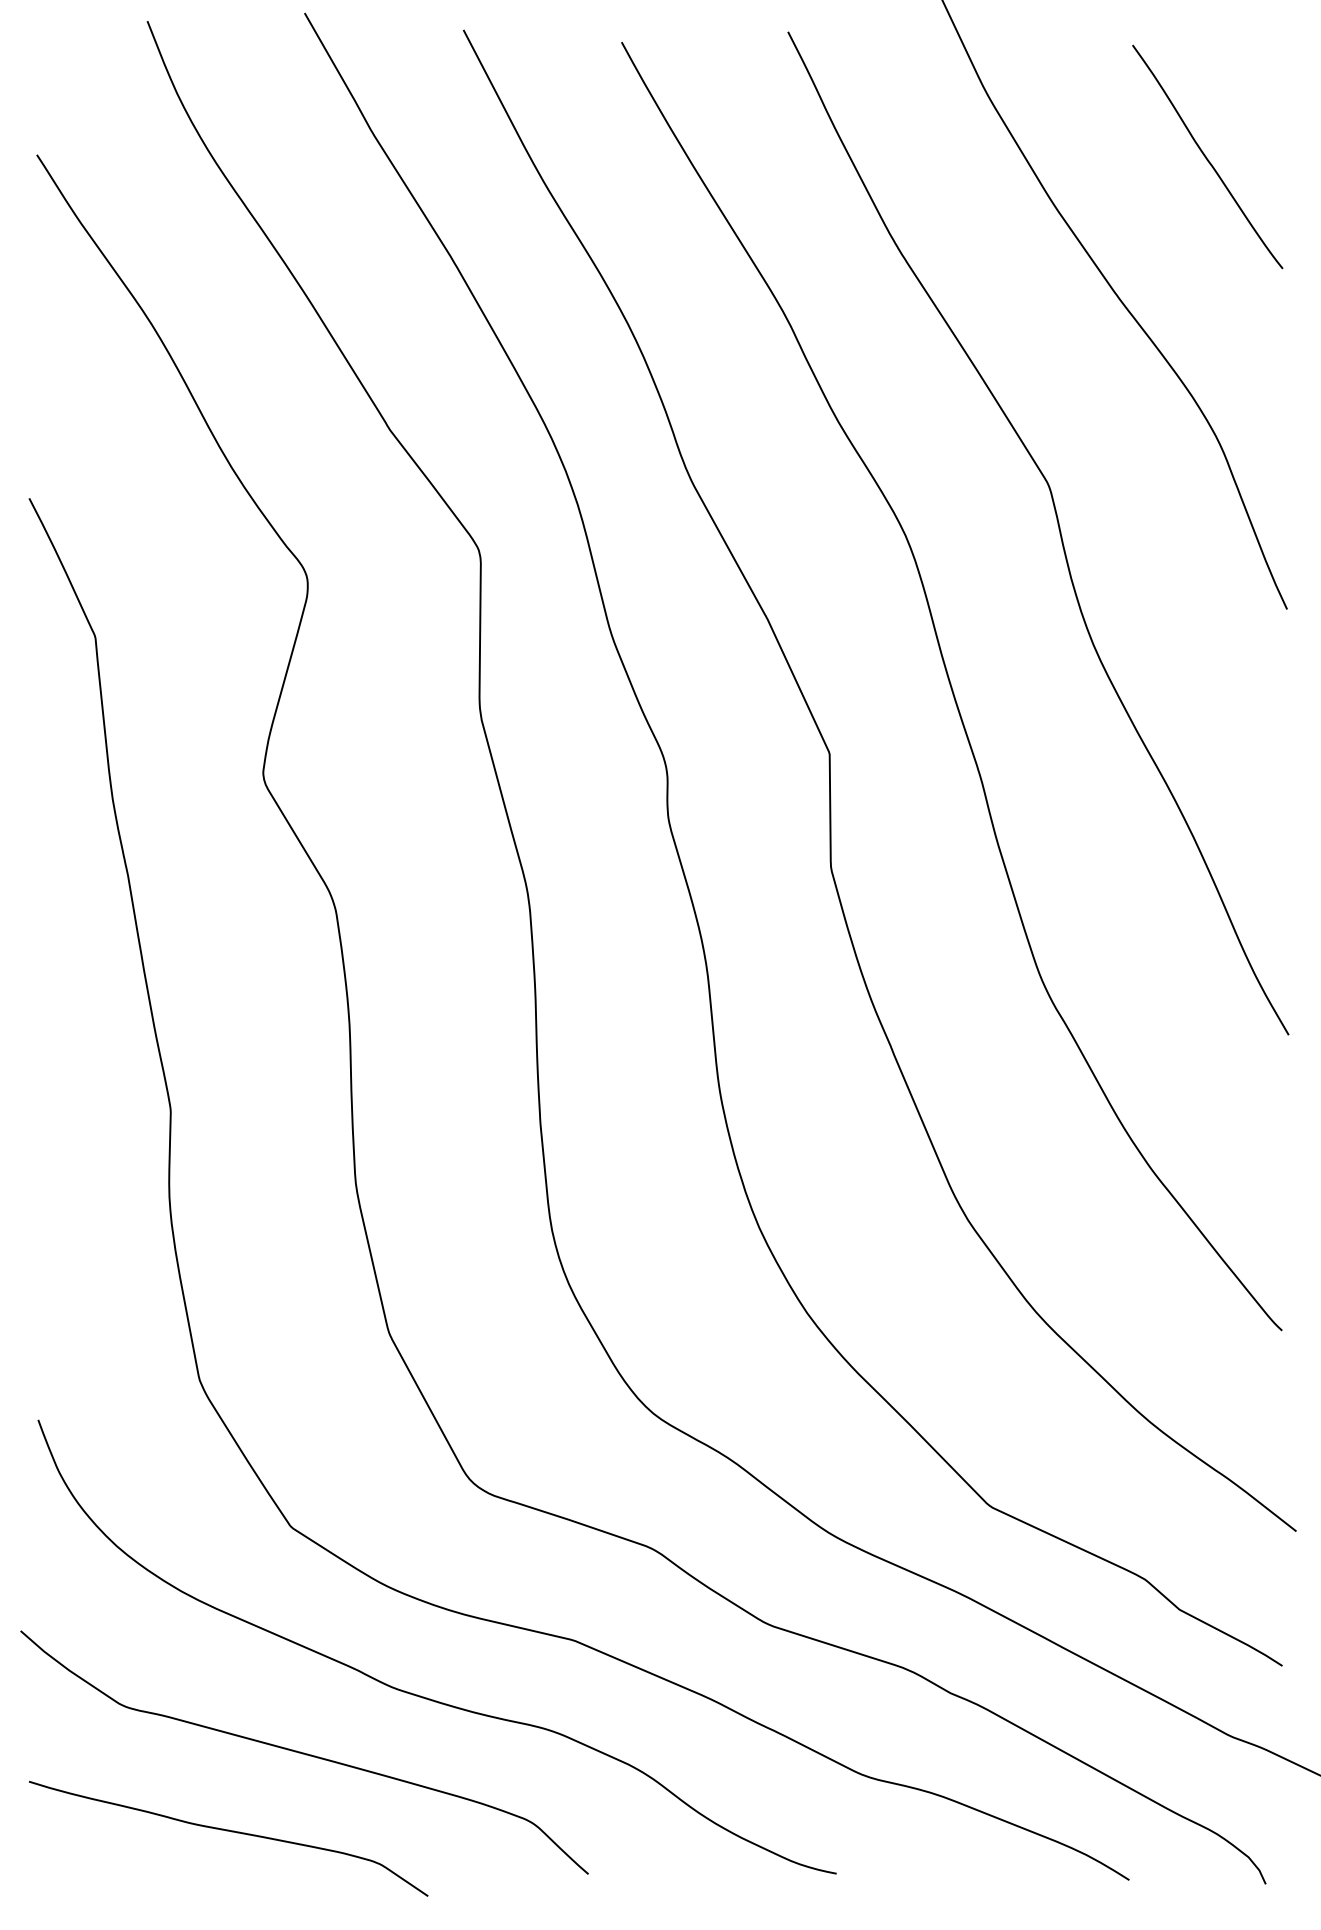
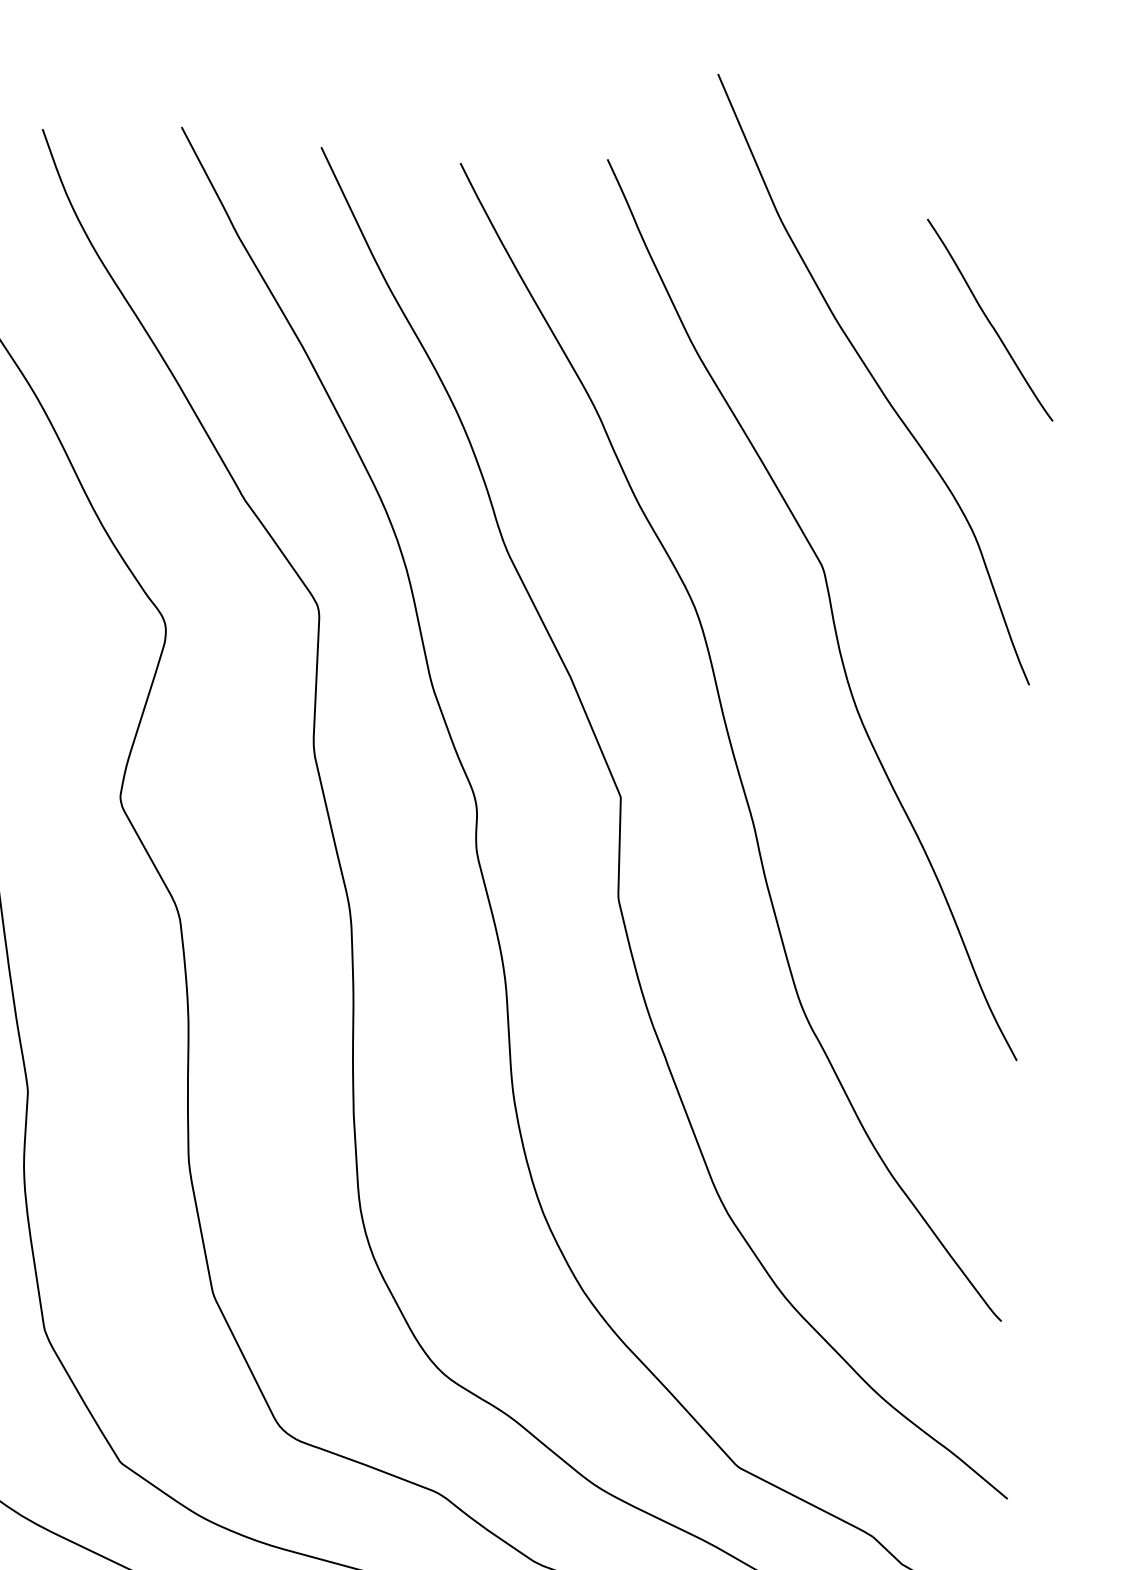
curve: (1206, 156) -> (989, 319), moved

